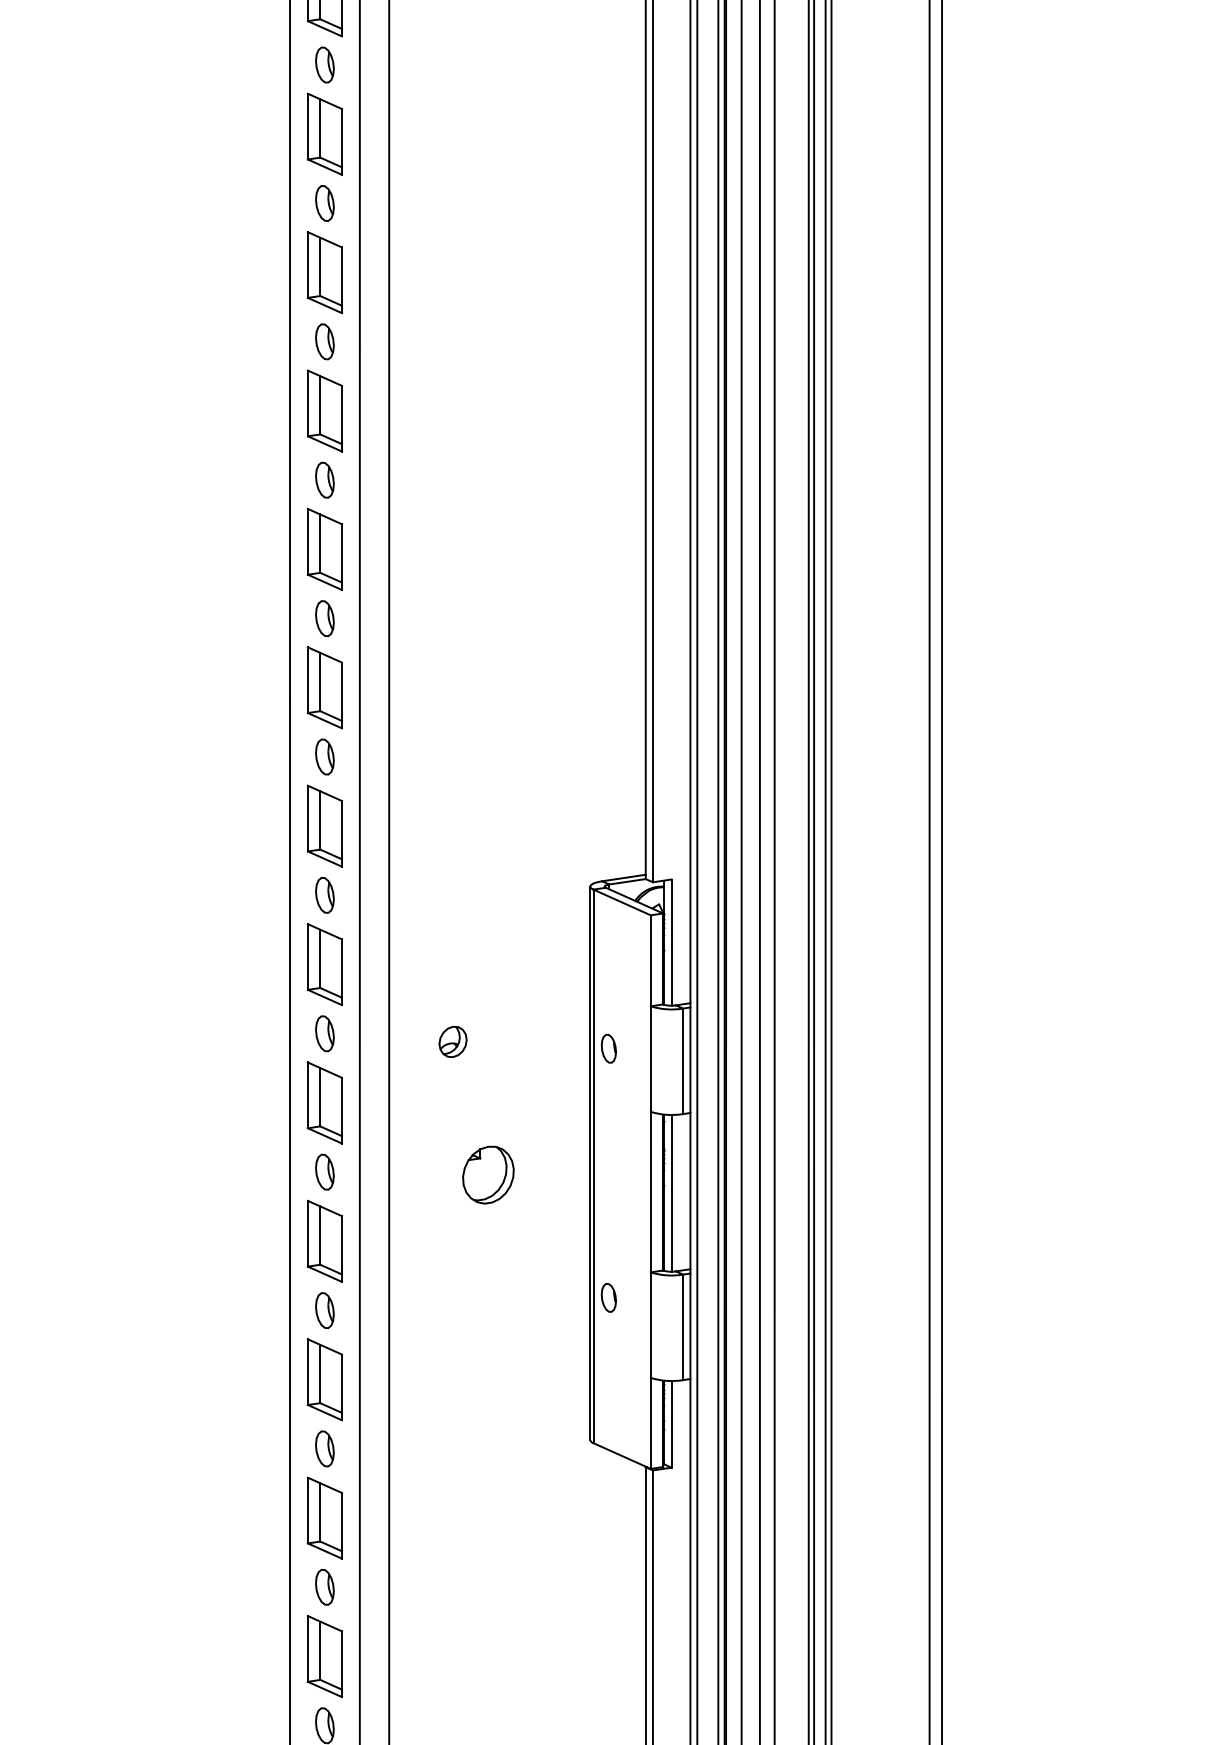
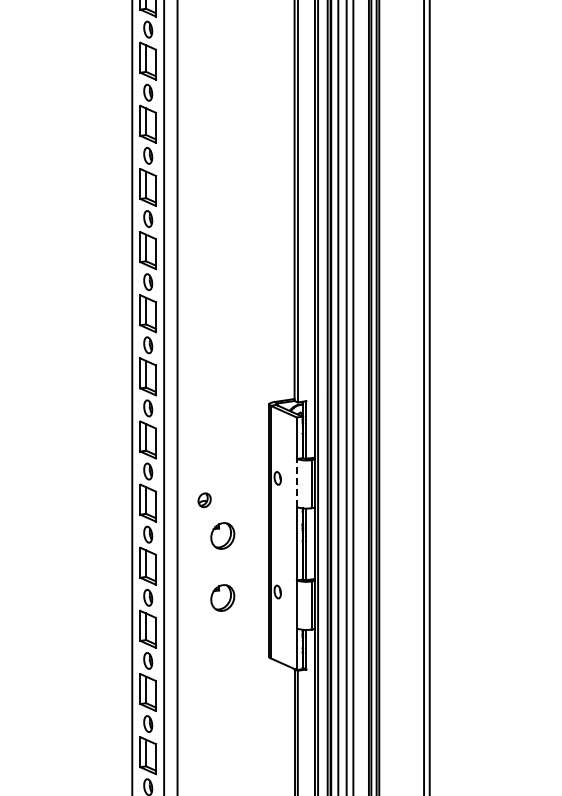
part: (452, 1042) -> (204, 500), moved
line: (649, 1057) -> (296, 482), solid -> dashed
part: (487, 1309) -> (222, 597), added

